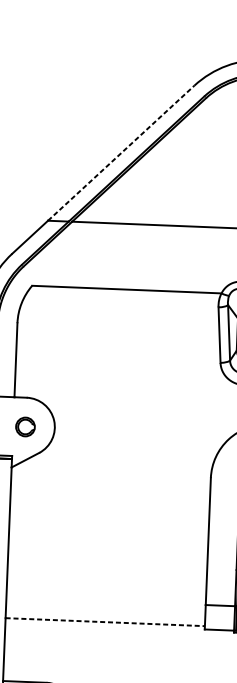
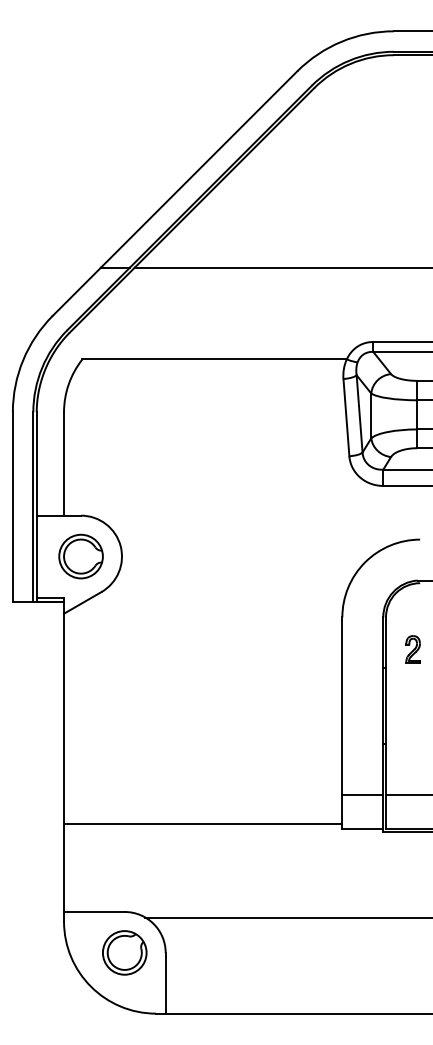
line: (121, 153) -> (199, 169), dashed -> solid
part: (25, 426) -> (80, 556), size x1.67
line: (105, 622) -> (203, 824), dashed -> solid

